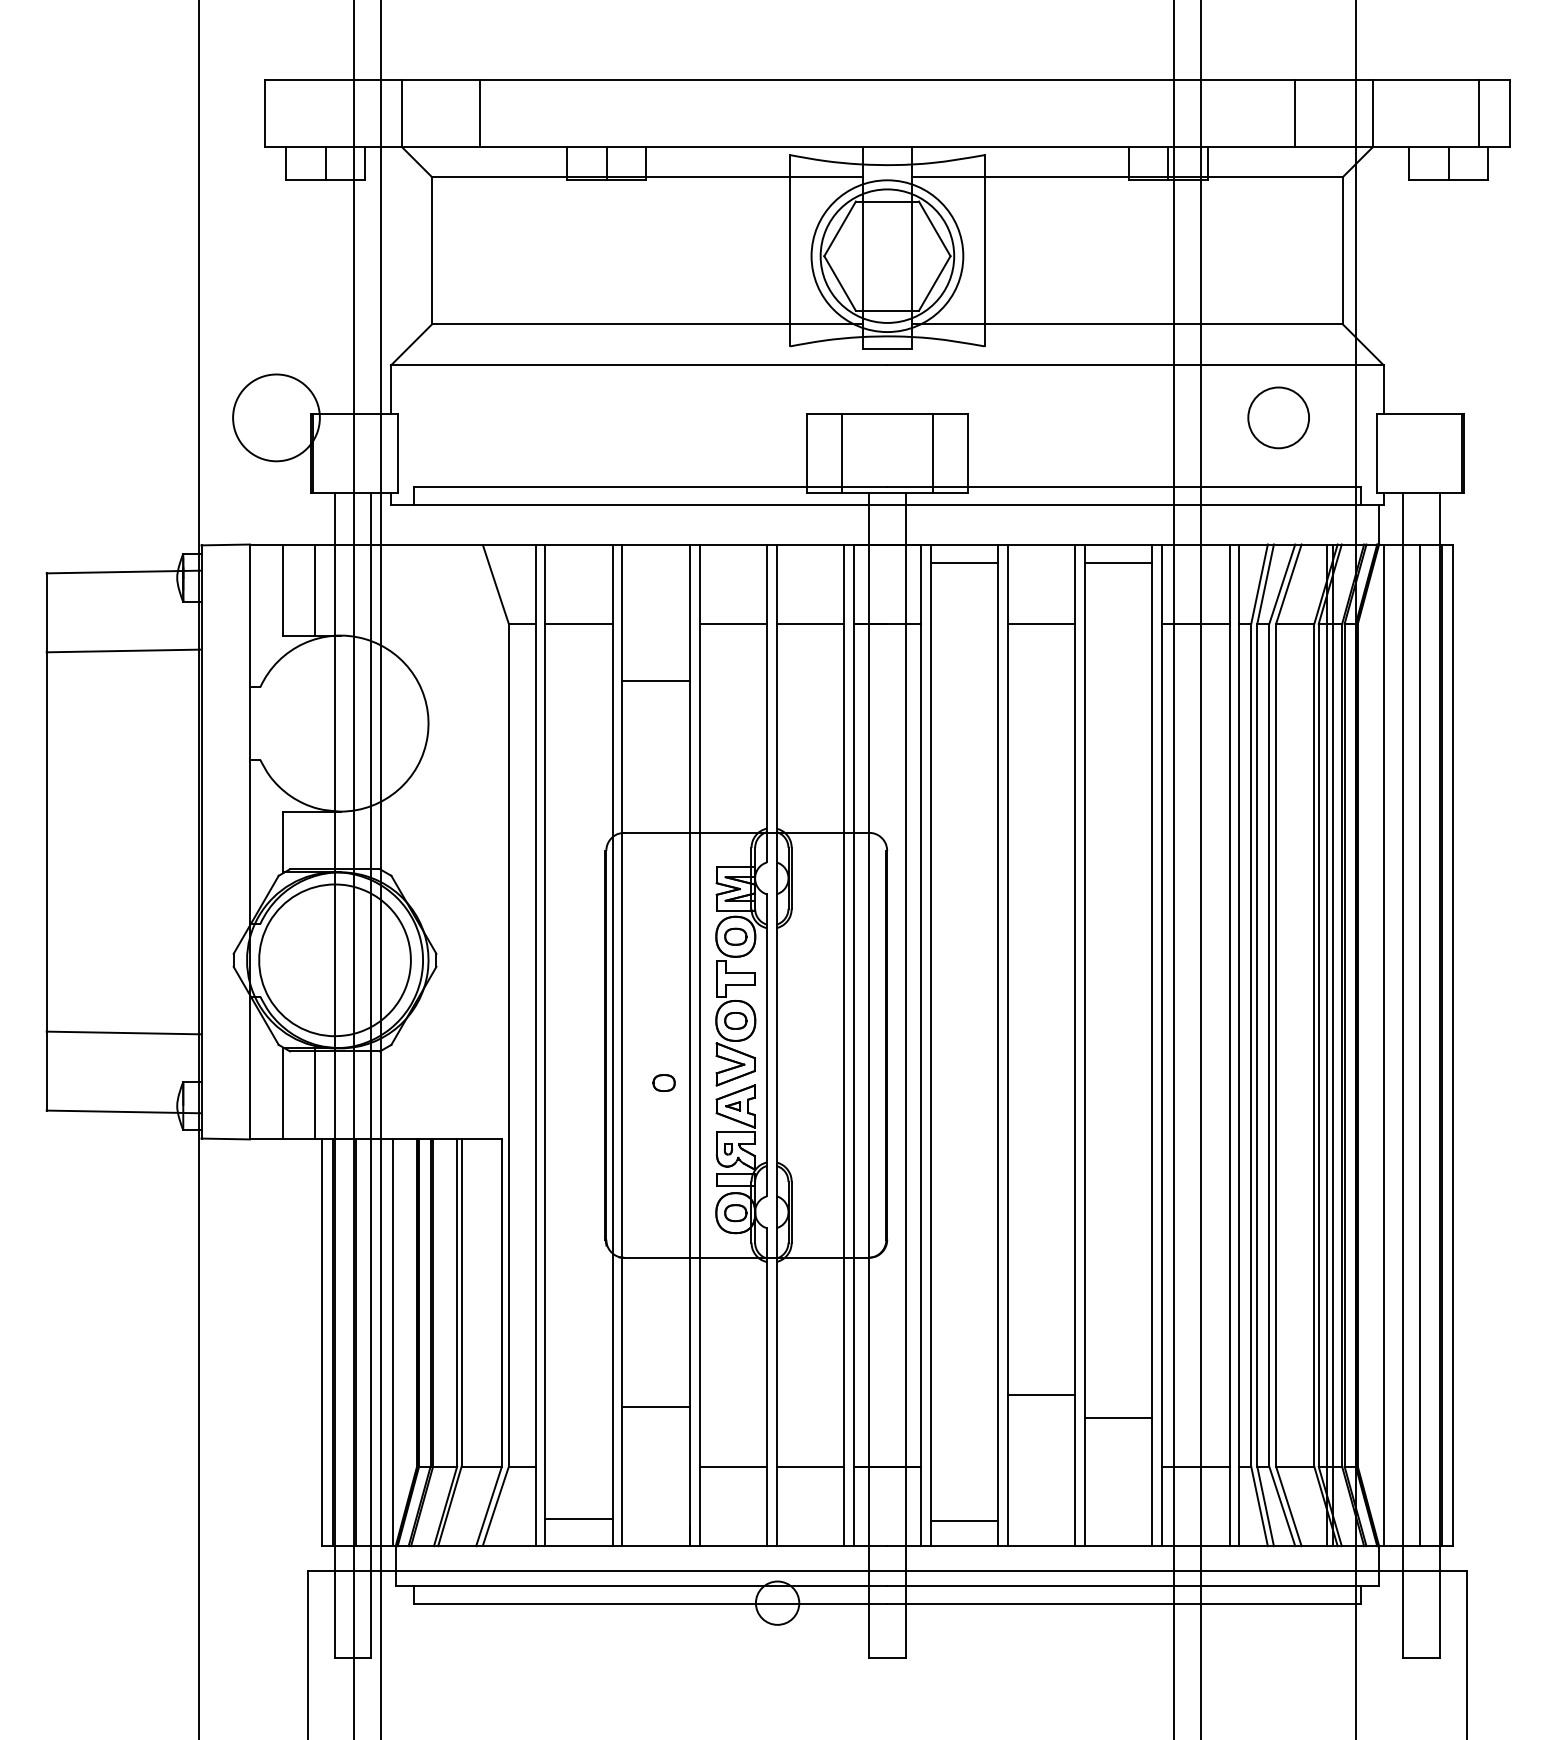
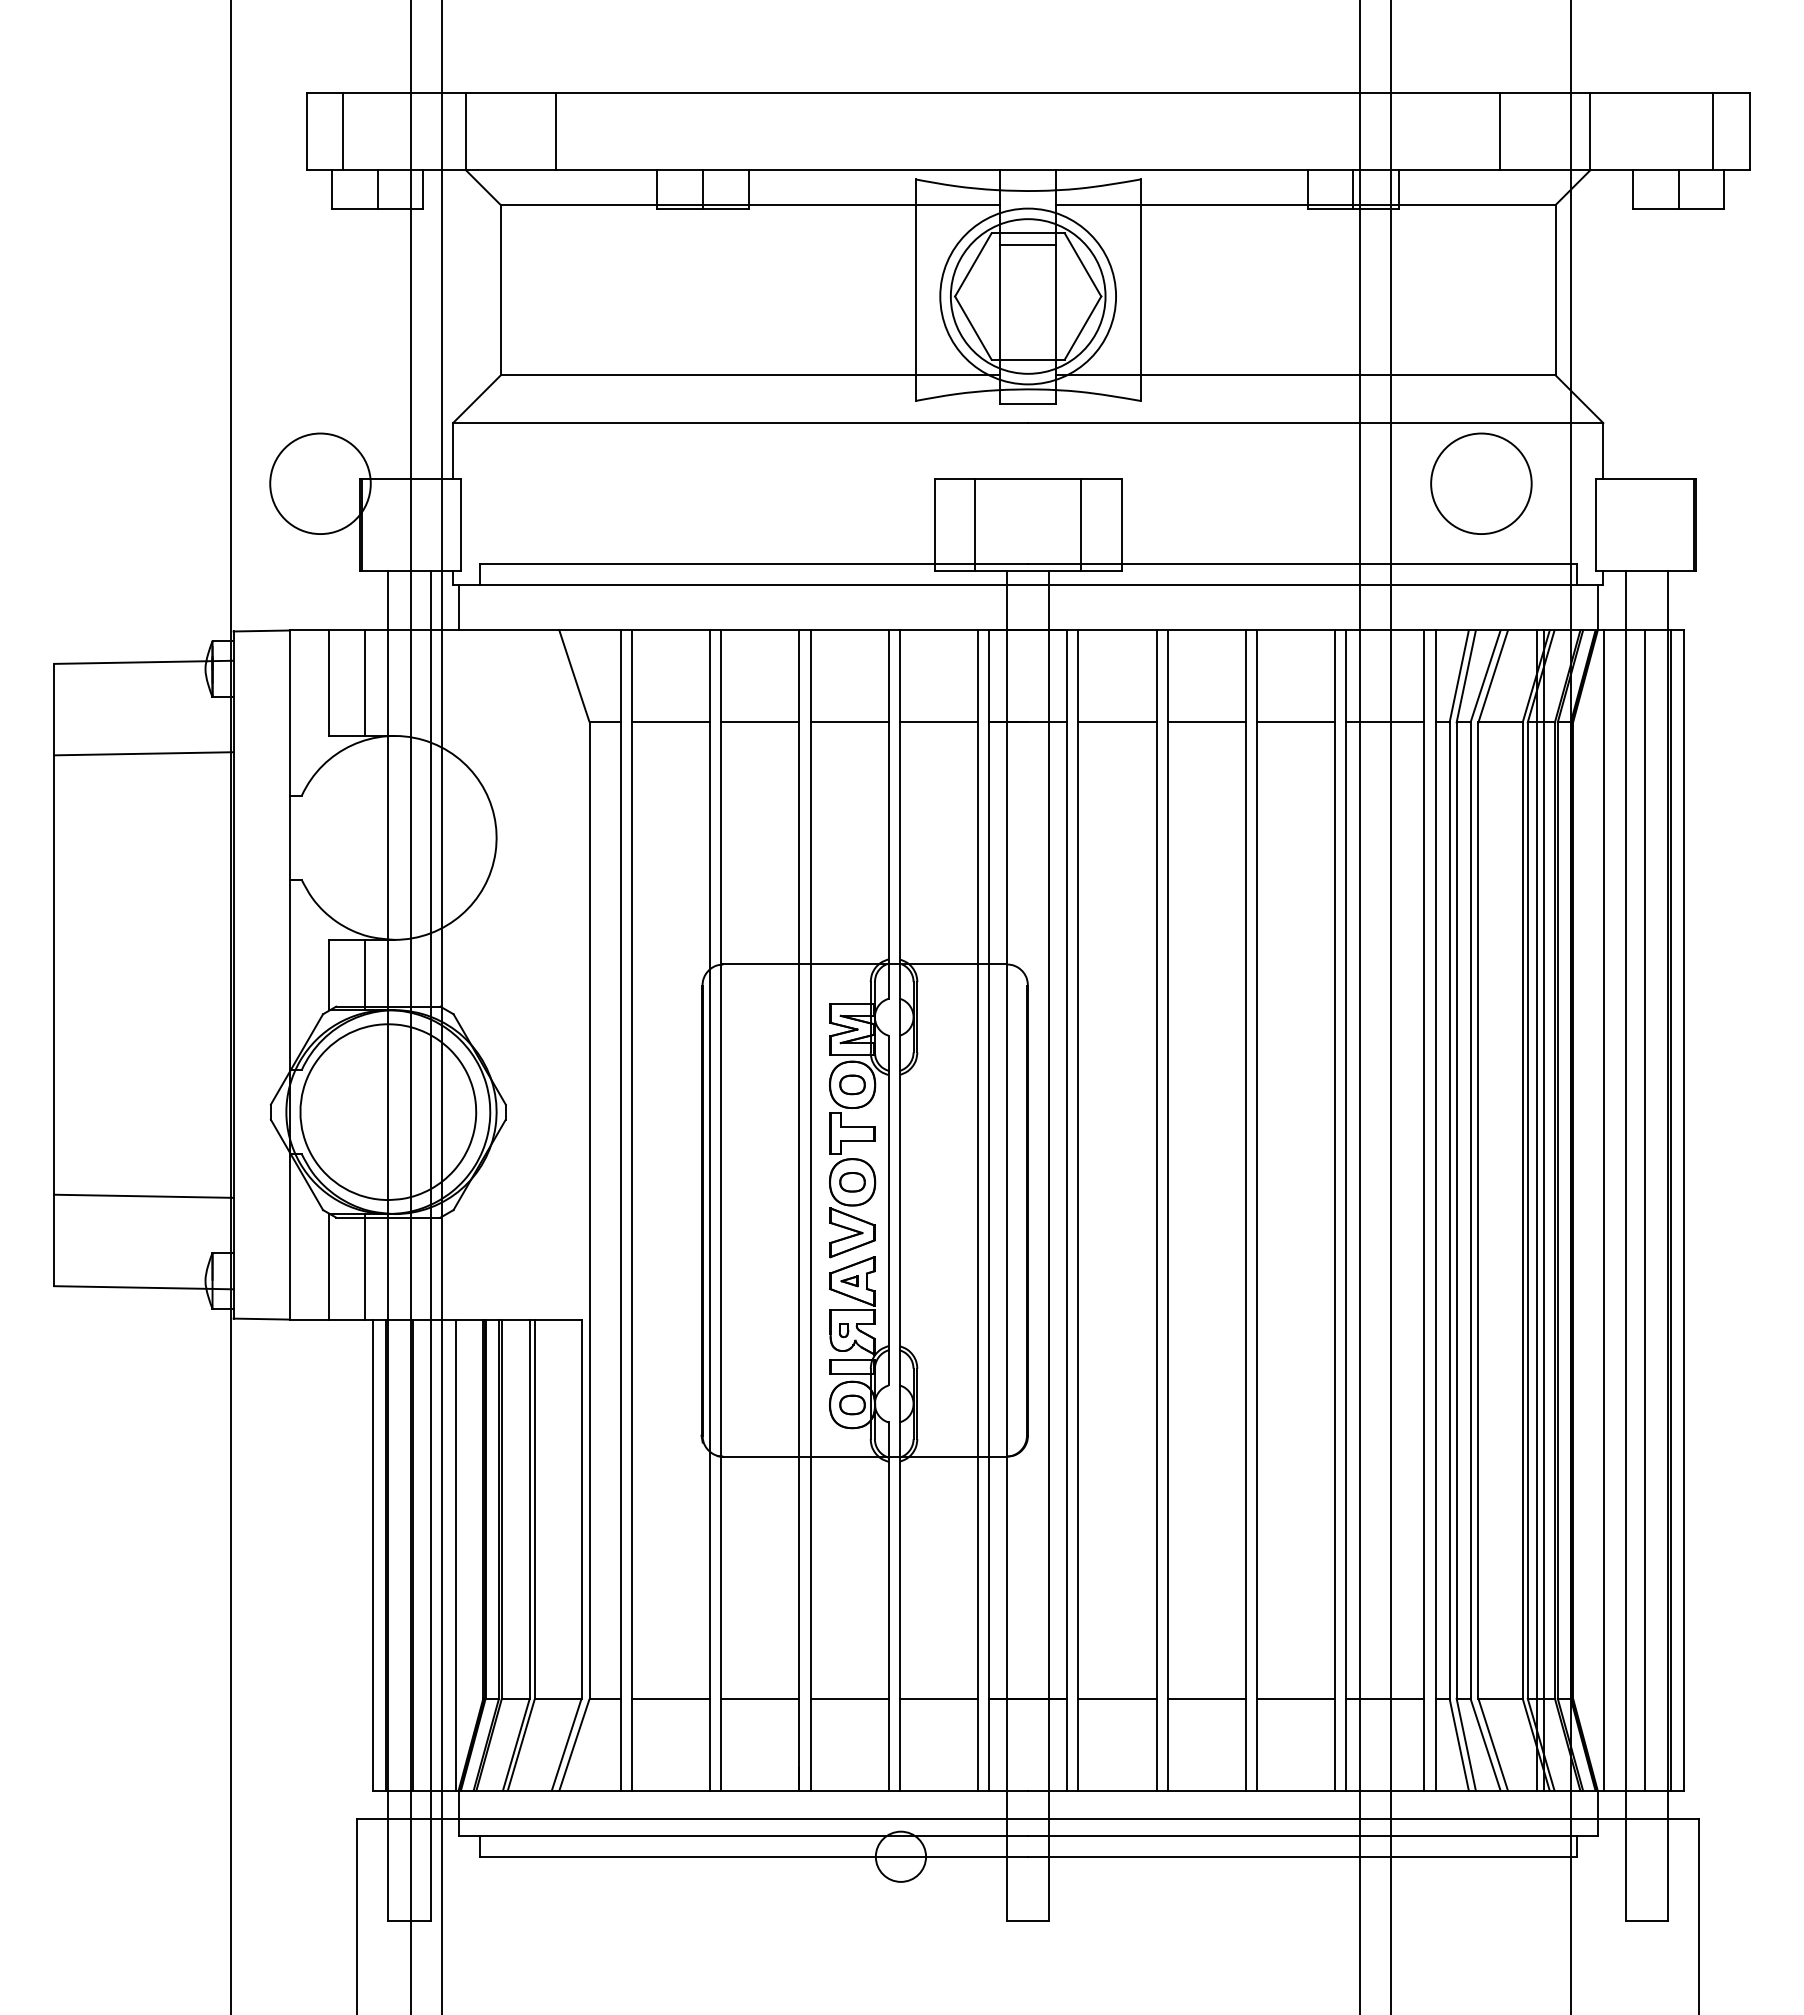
line: (296, 112) -> (343, 130), added
line: (887, 212) -> (1028, 245), added
circle: (1278, 417) -> (1481, 483), size x1.43
line: (395, 524) -> (458, 607), added
line: (964, 562) -> (1117, 722), moved
line: (1119, 563) -> (1296, 722), moved
line: (656, 680) -> (760, 722), moved
line: (315, 841) -> (365, 974), added
part: (664, 1083) -> (769, 1254), removed
line: (1041, 1394) -> (1206, 1698), moved
line: (656, 1406) -> (760, 1698), moved
line: (1119, 1418) -> (1296, 1698), moved
line: (578, 1518) -> (670, 1698), moved
line: (964, 1520) -> (1117, 1698), moved

